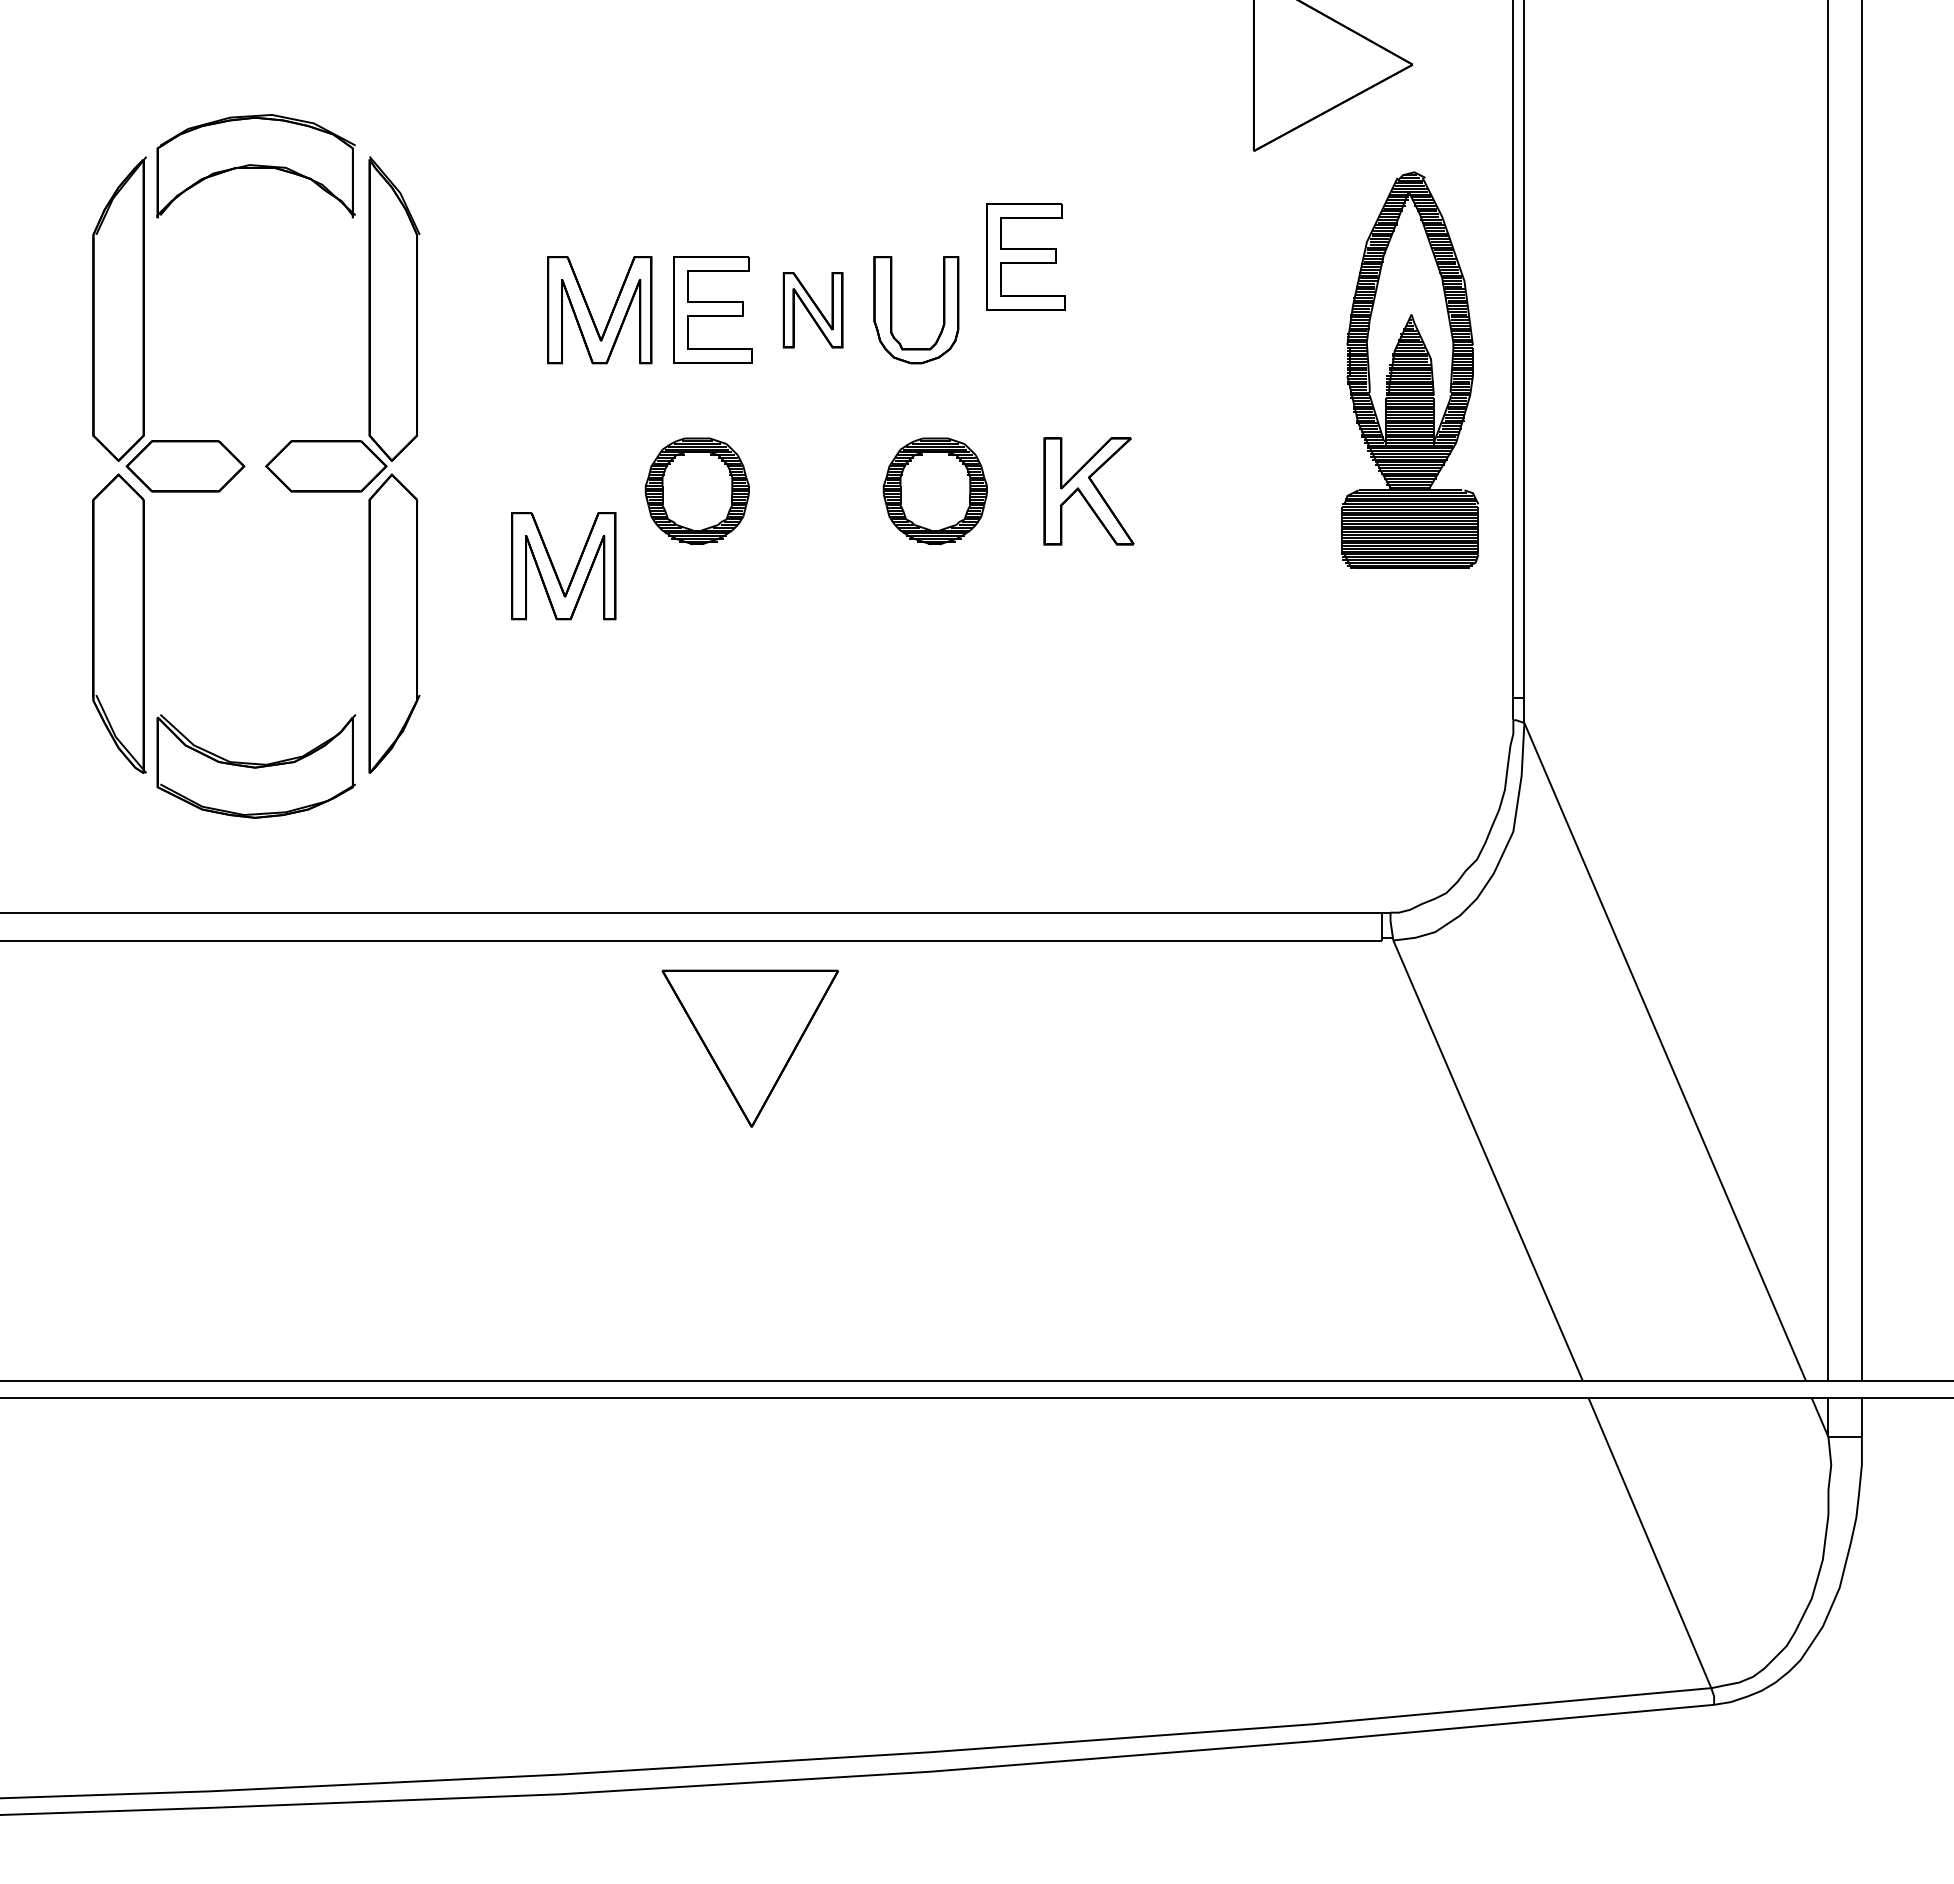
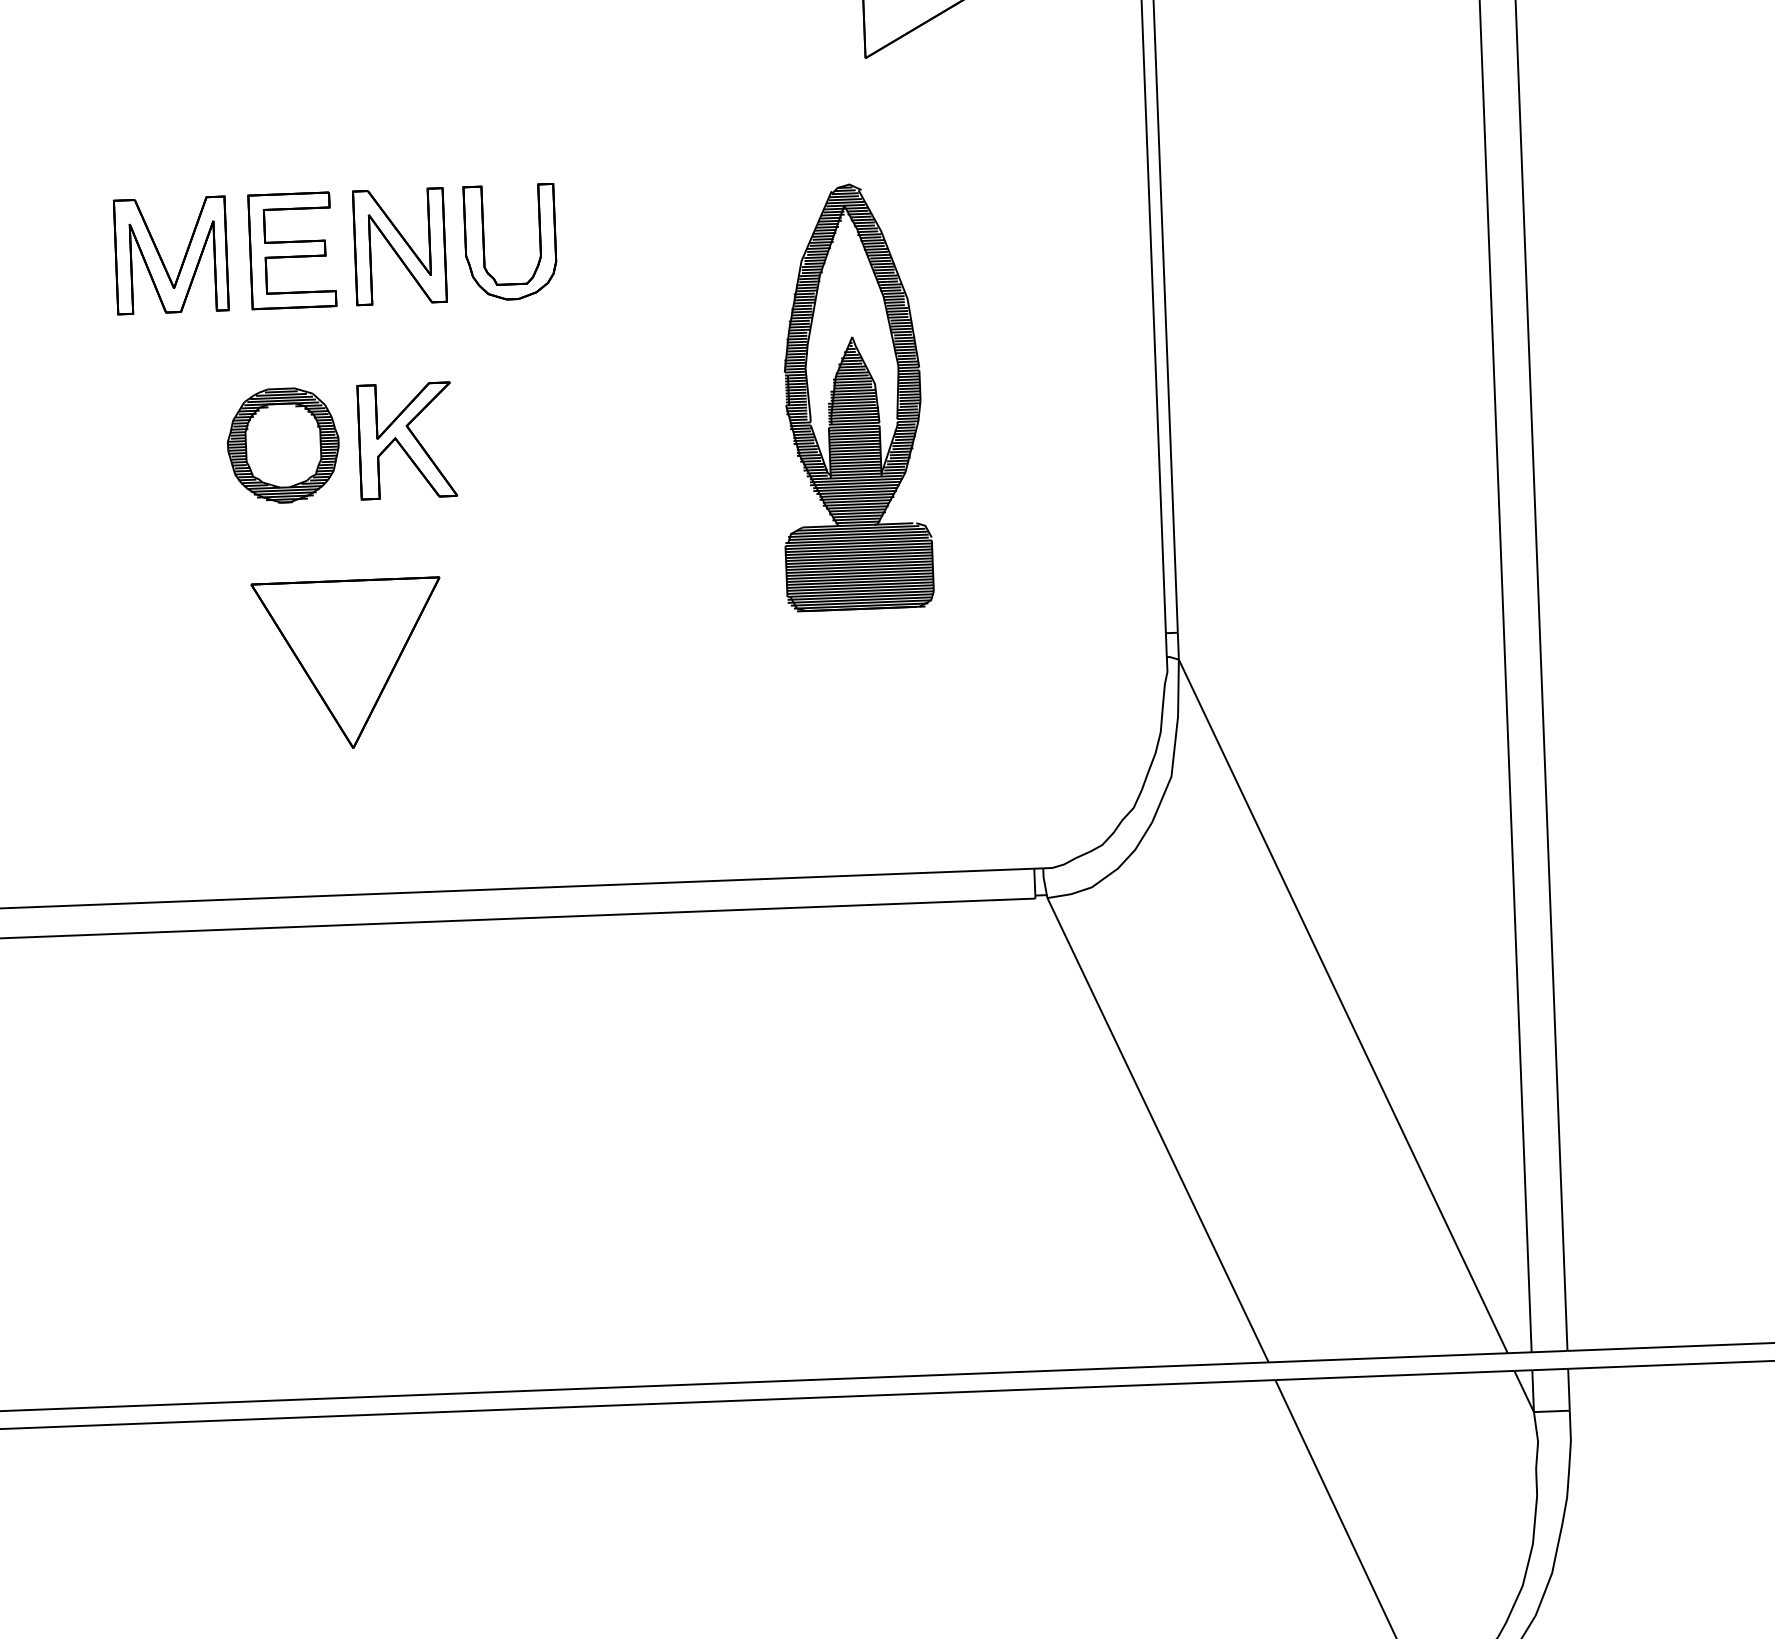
part: (1025, 256) -> (625, 180), removed
part: (812, 310) -> (399, 247), size x1.43
part: (1410, 369) -> (853, 395), moved
part: (934, 491) -> (537, 435), removed
part: (1088, 491) -> (406, 440), moved
part: (555, 569) -> (134, 535), removed
part: (749, 1048) -> (347, 664), moved

